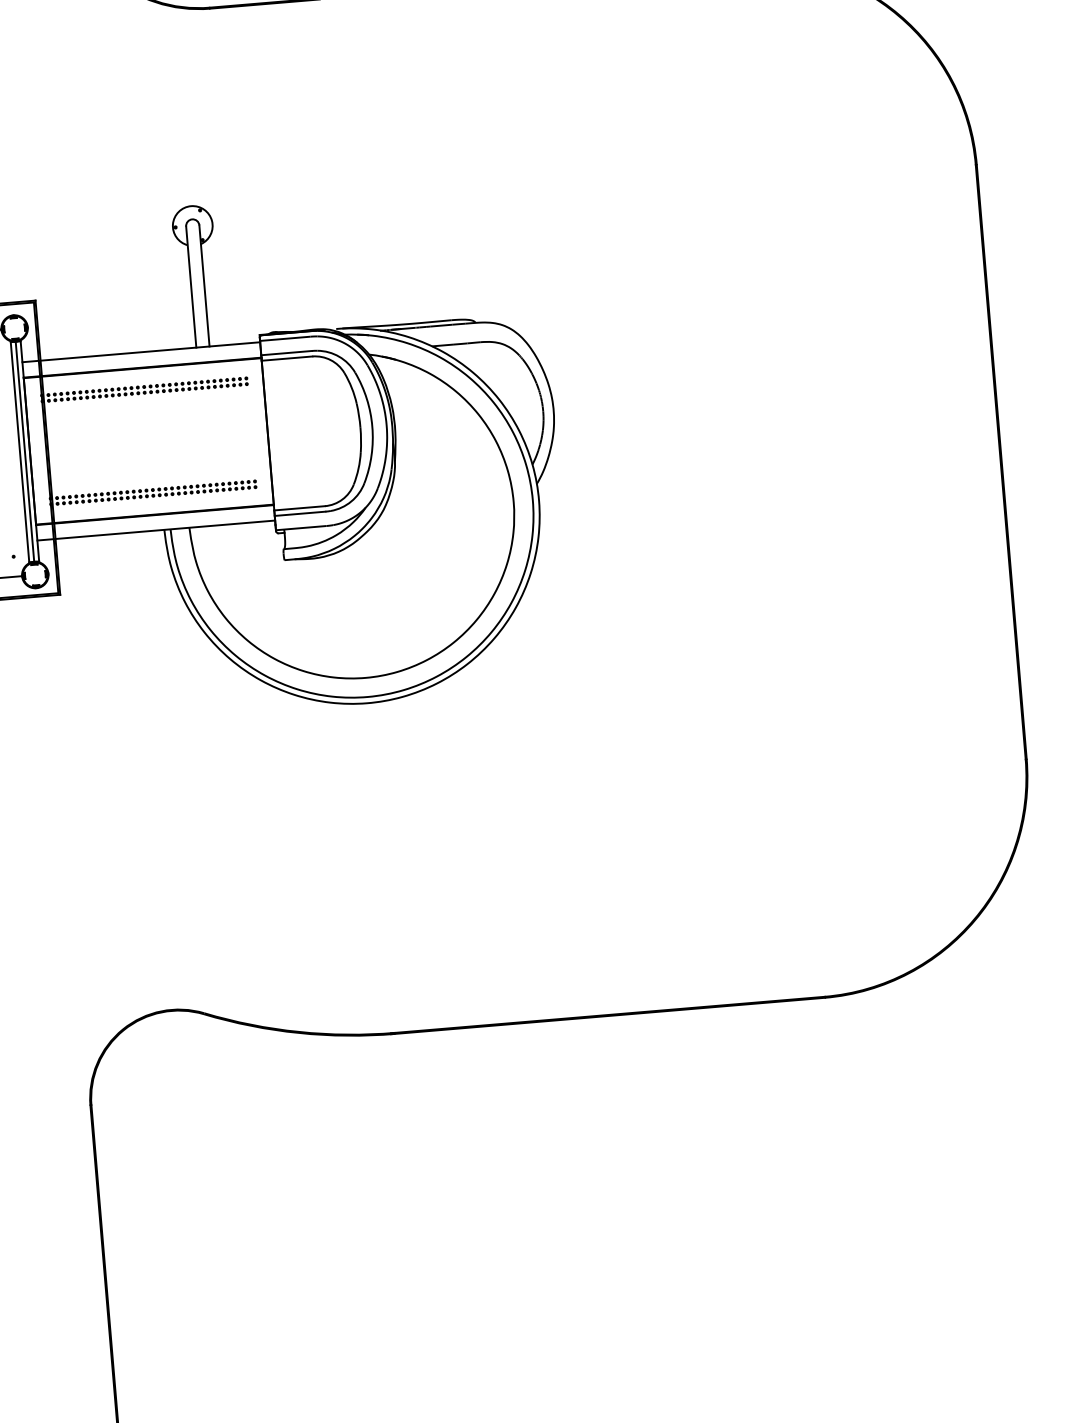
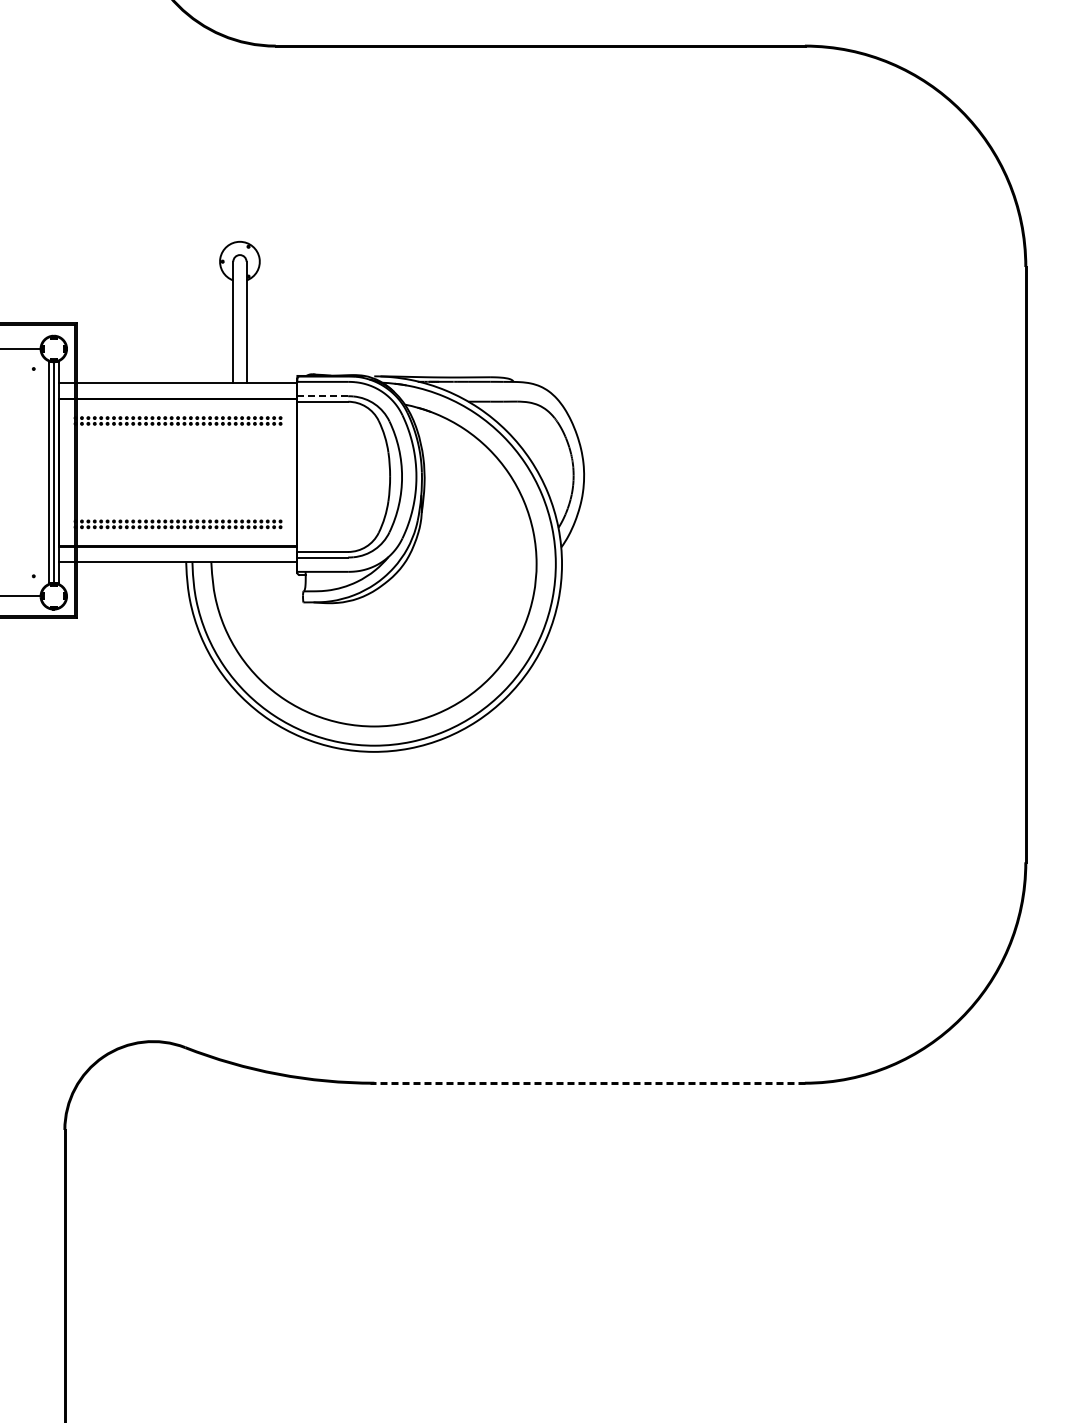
line: (286, 353) -> (322, 396), solid -> dashed
line: (607, 1015) -> (587, 1083), solid -> dashed

